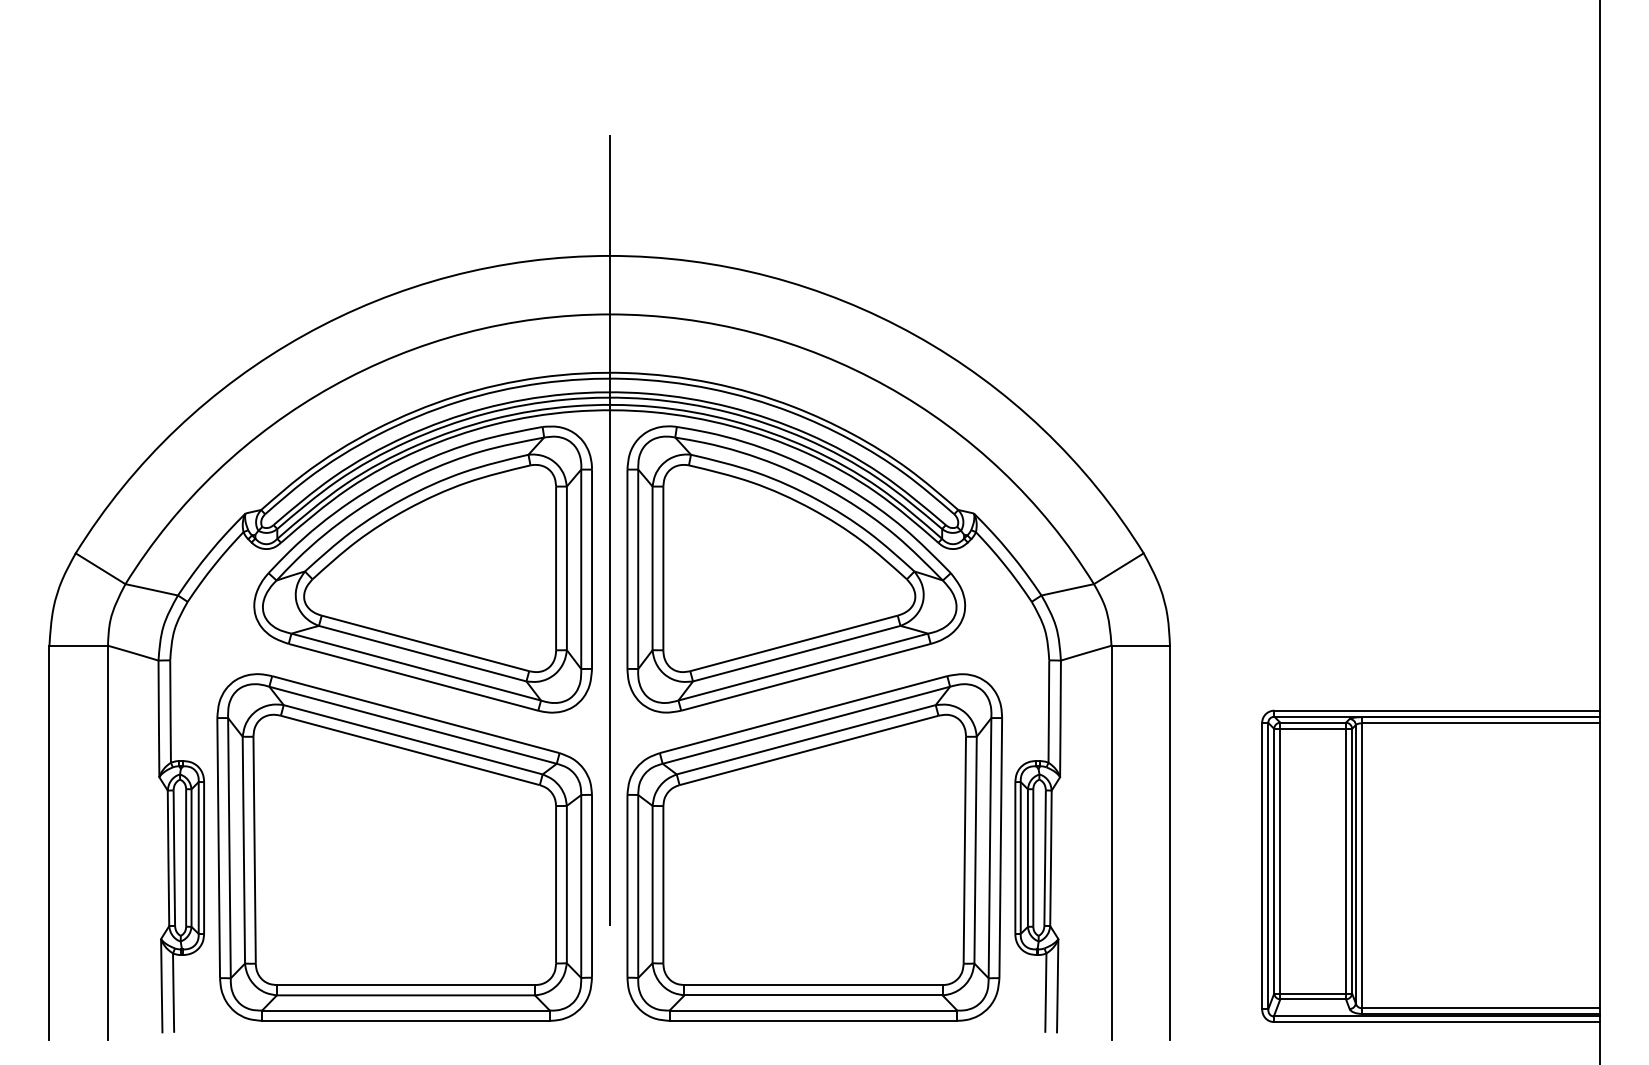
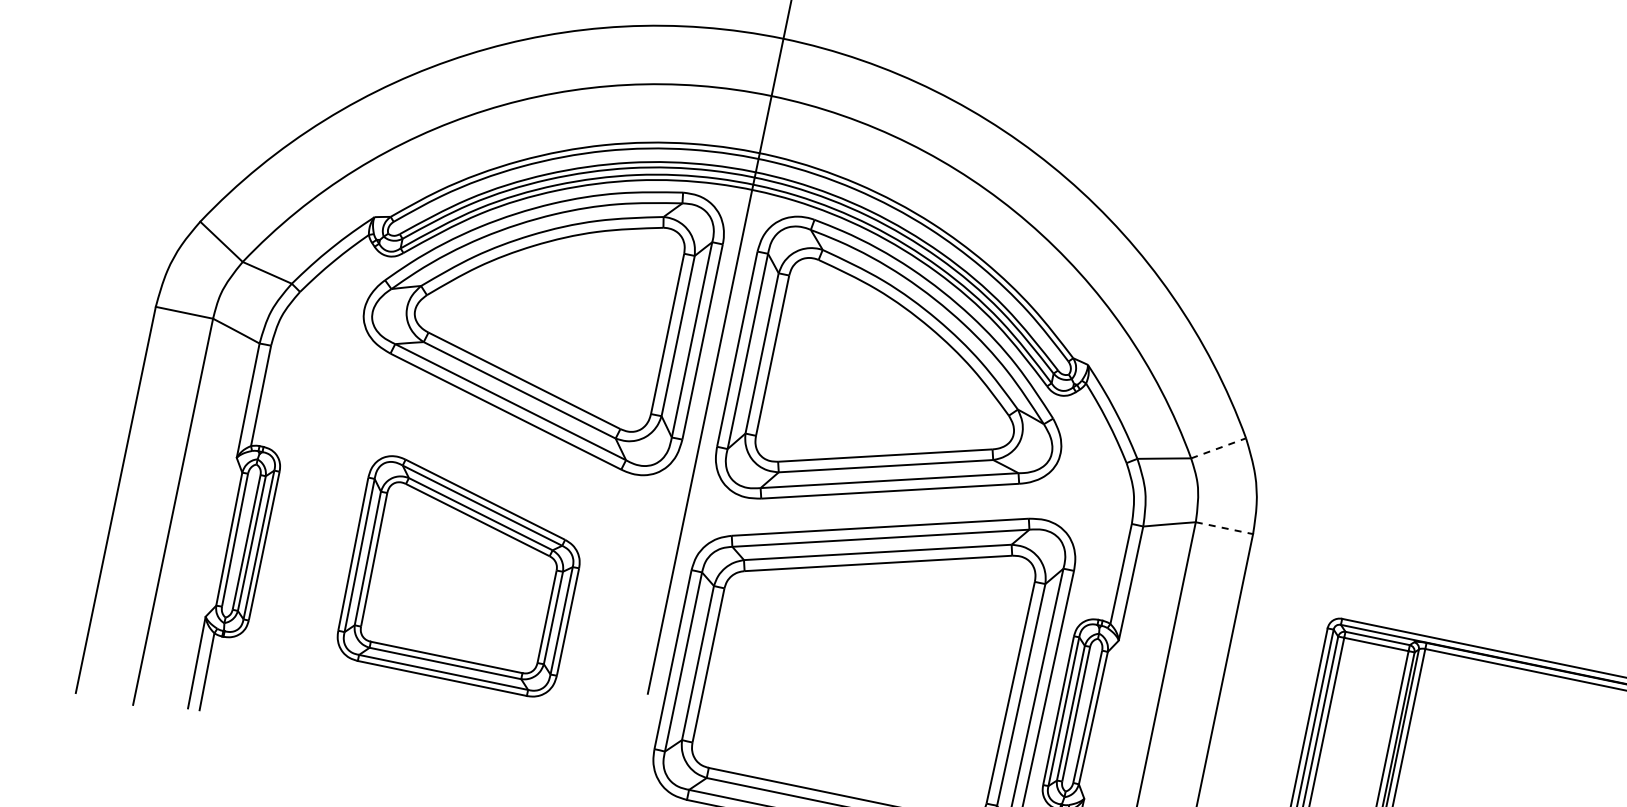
line: (1119, 568) -> (1219, 448), solid -> dashed
line: (1141, 645) -> (1225, 528), solid -> dashed
part: (404, 847) -> (462, 576), size x0.6

